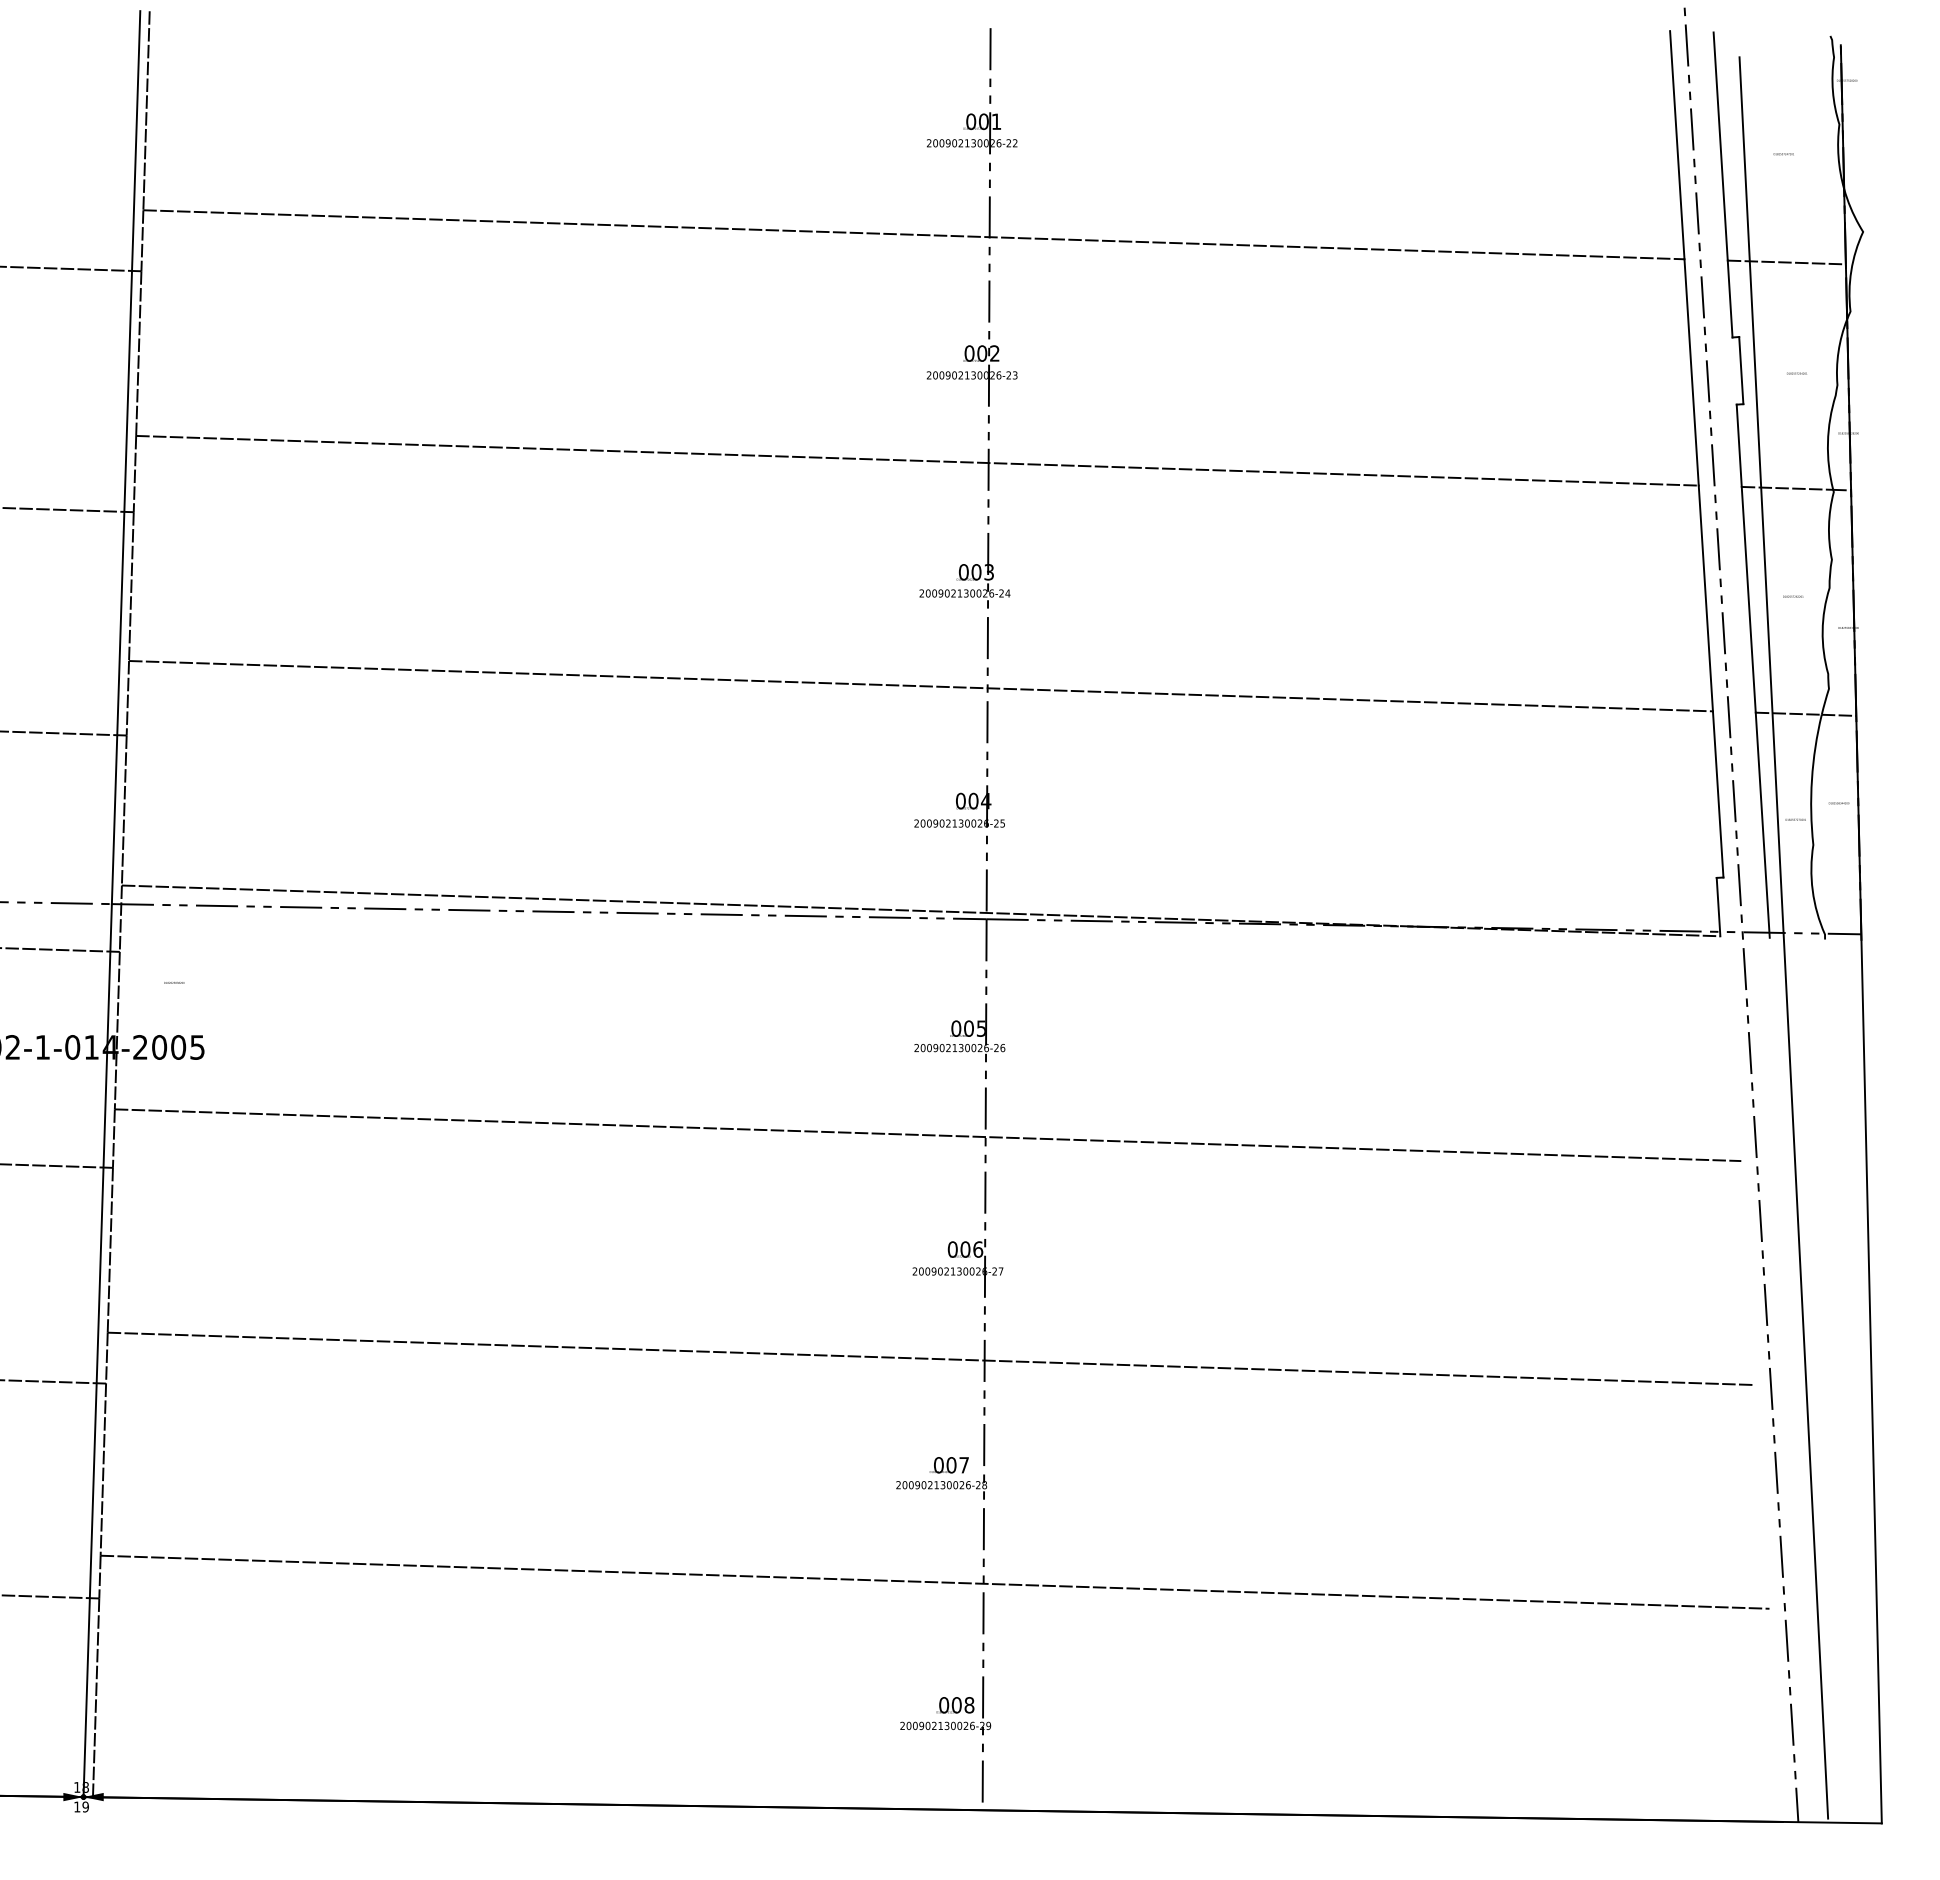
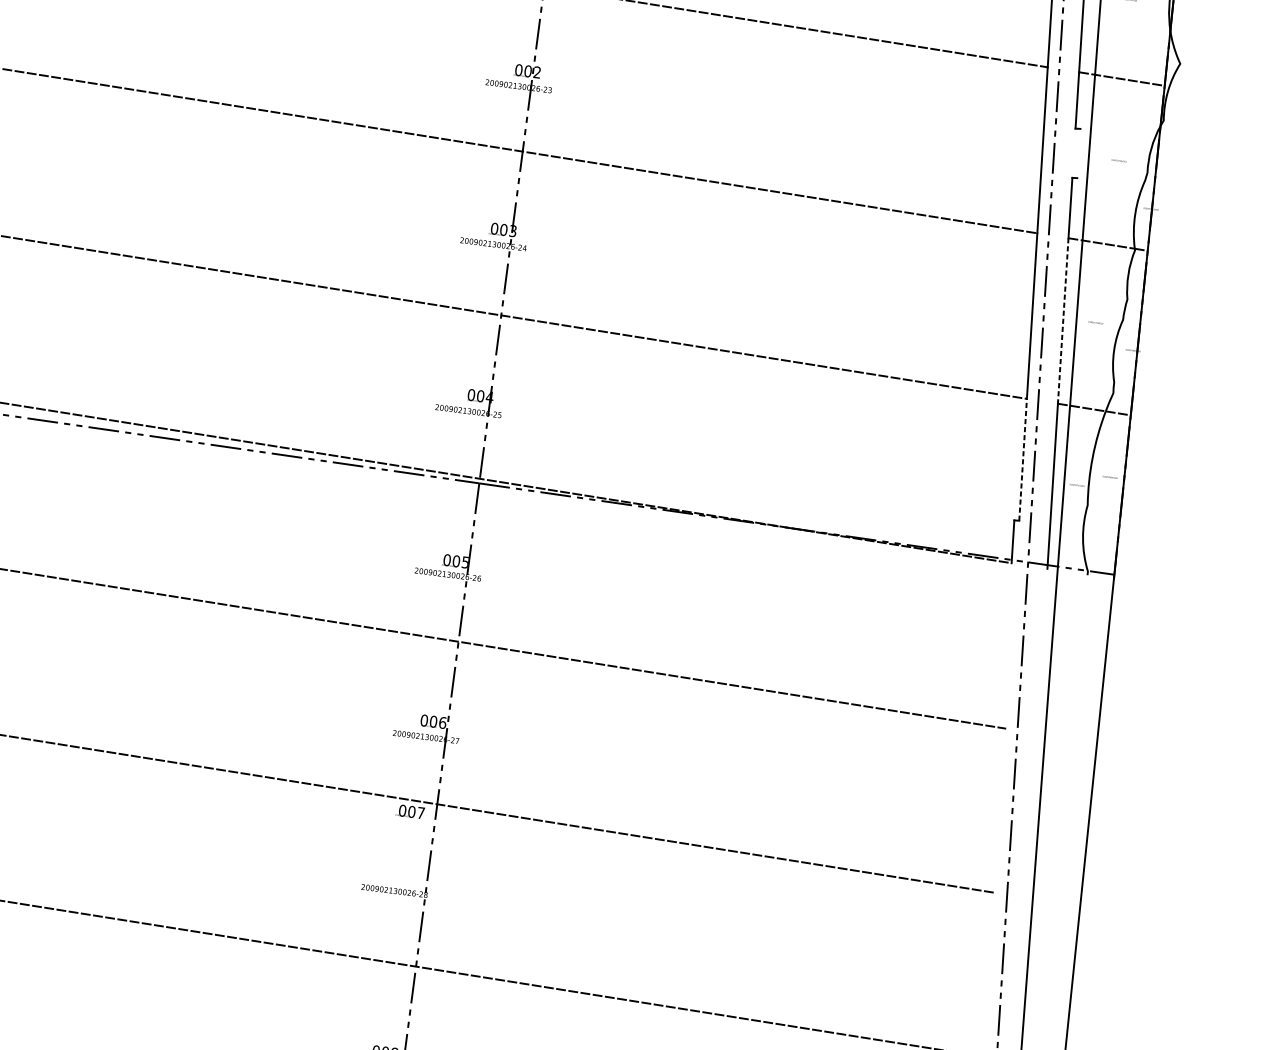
line: (1741, 370) -> (1079, 153), removed
line: (1748, 600) -> (1062, 321), solid -> dashed
line: (1718, 793) -> (1023, 459), solid -> dashed
text: (948, 1465) -> (409, 811), moved

